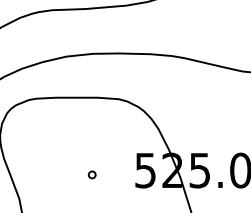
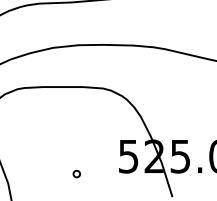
part: (91, 174) -> (76, 173), moved

